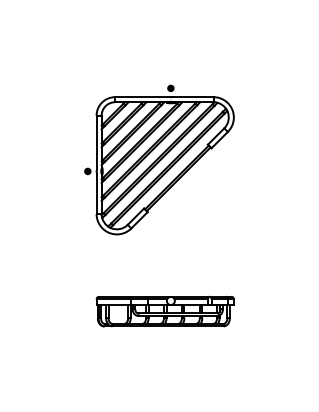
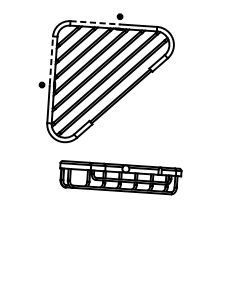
line: (142, 97) -> (94, 23), solid -> dashed
line: (96, 142) -> (51, 60), solid -> dashed
part: (164, 311) -> (119, 177), moved

